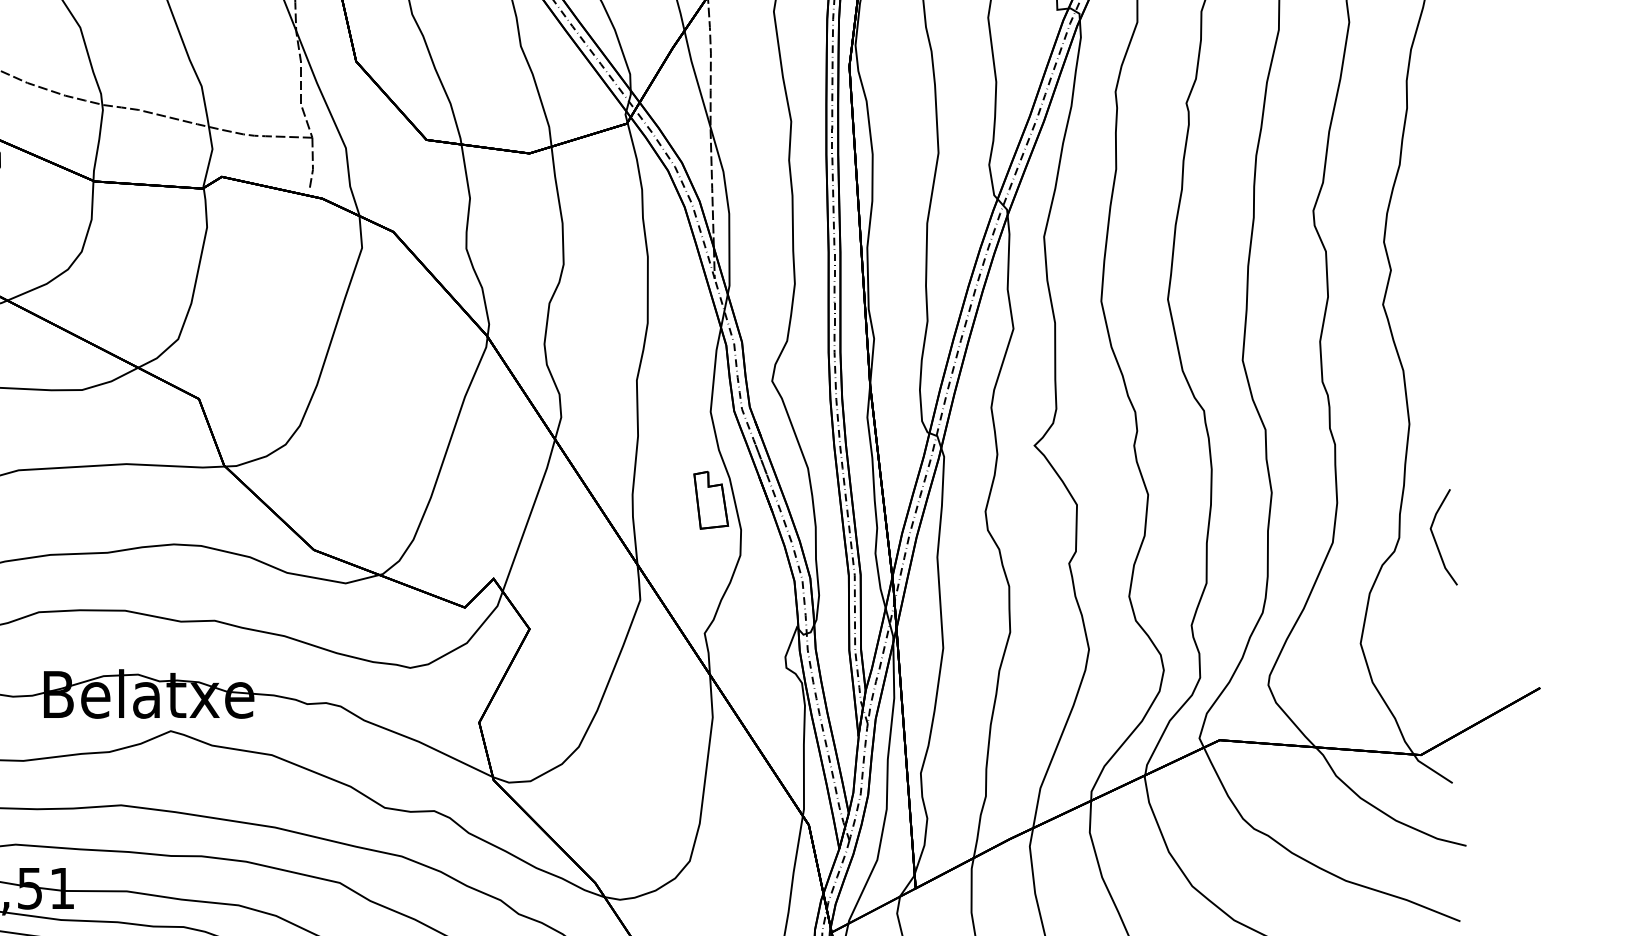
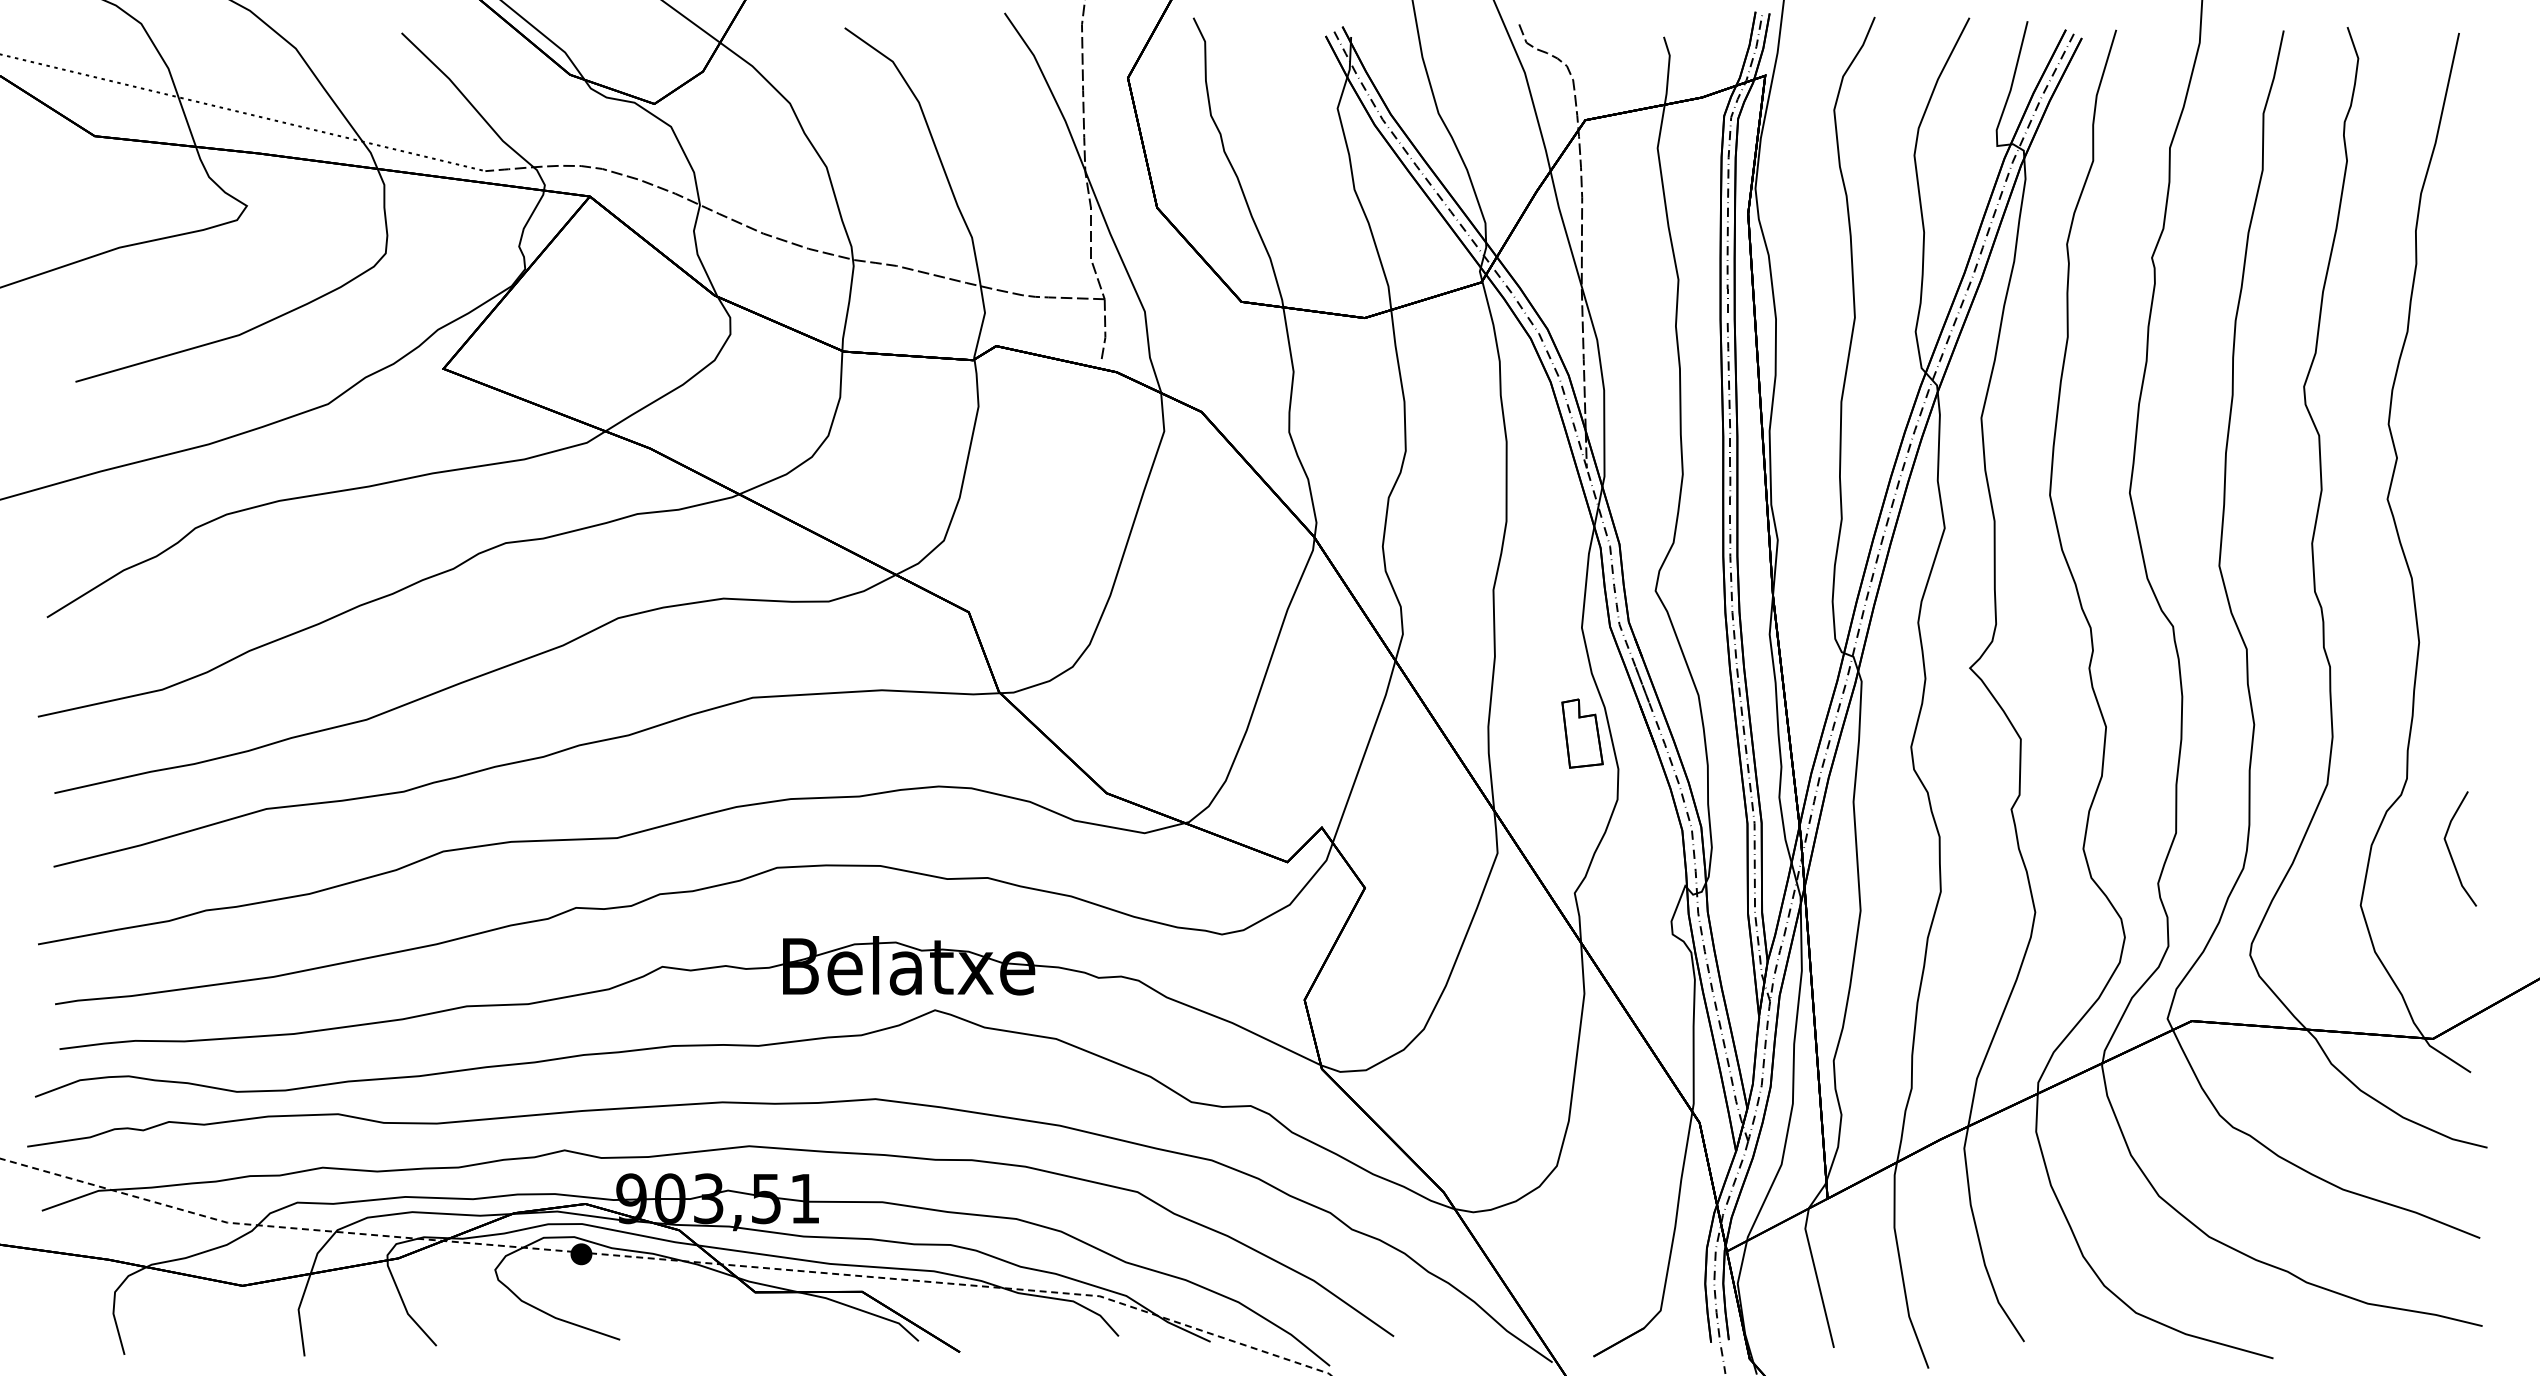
line: (1436, 541) -> (2451, 853), moved

